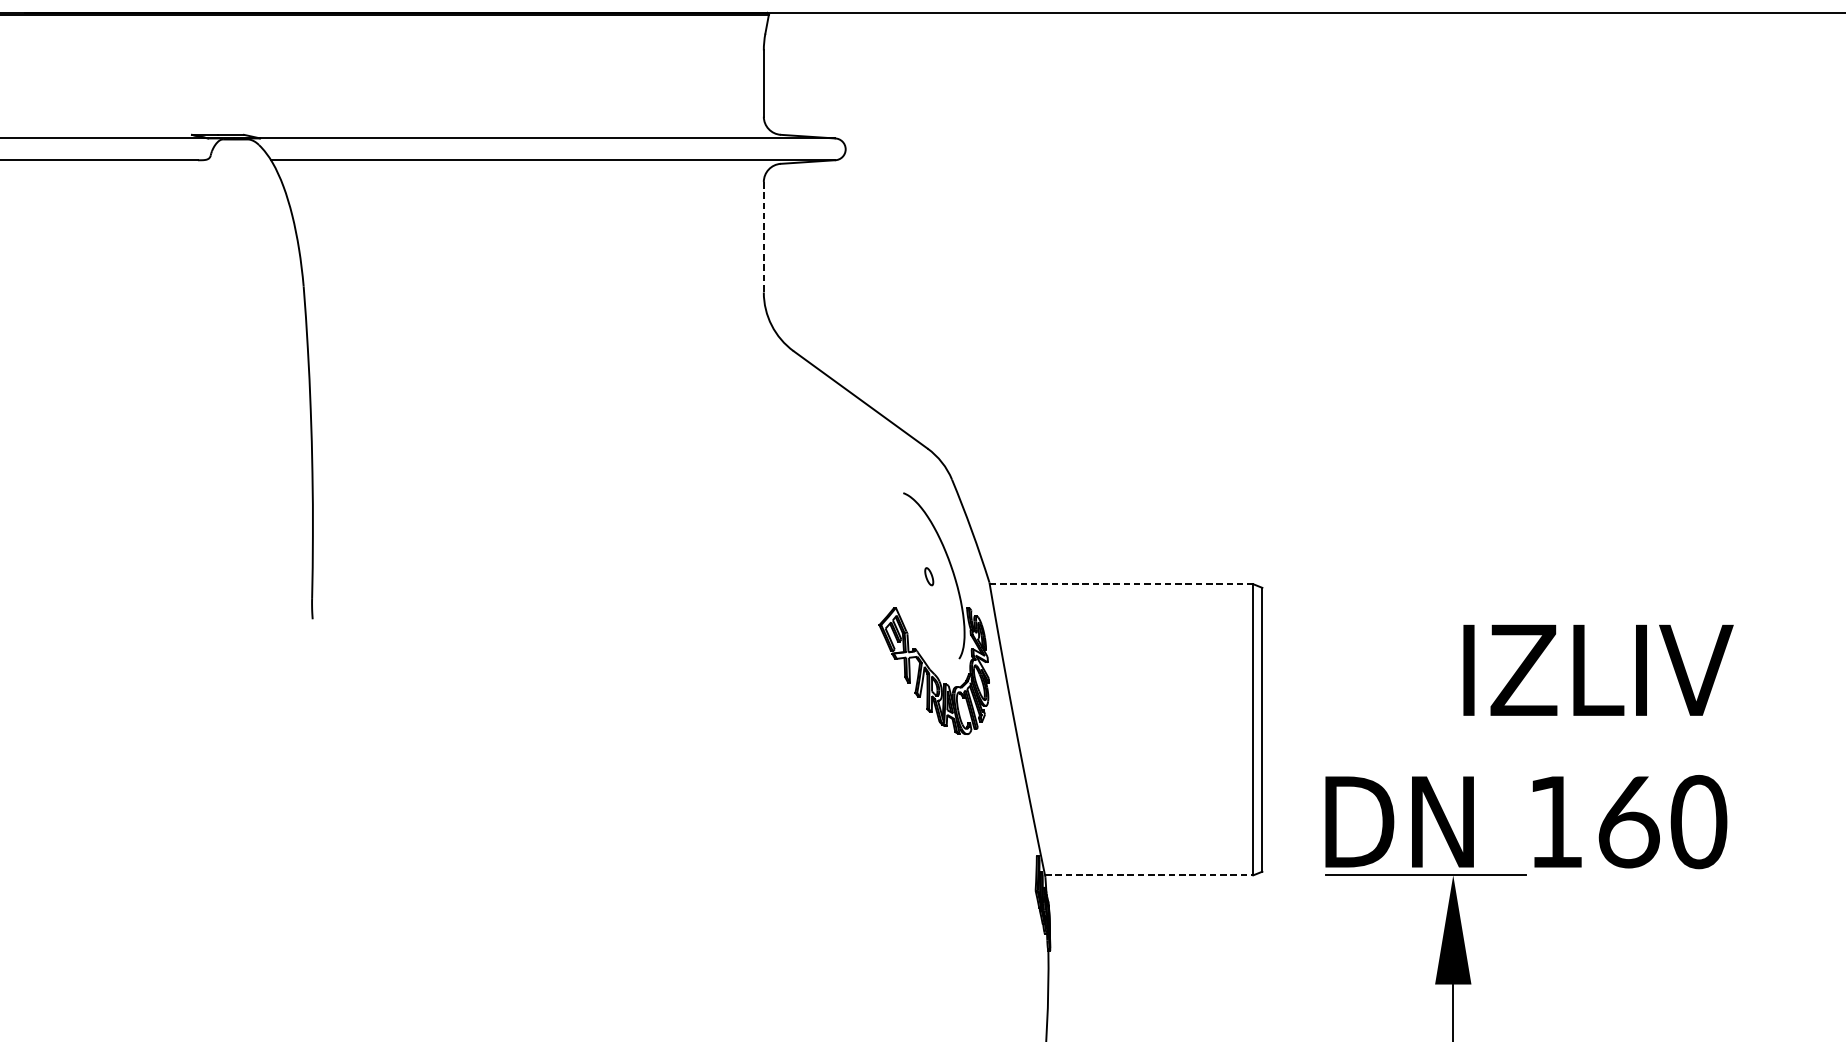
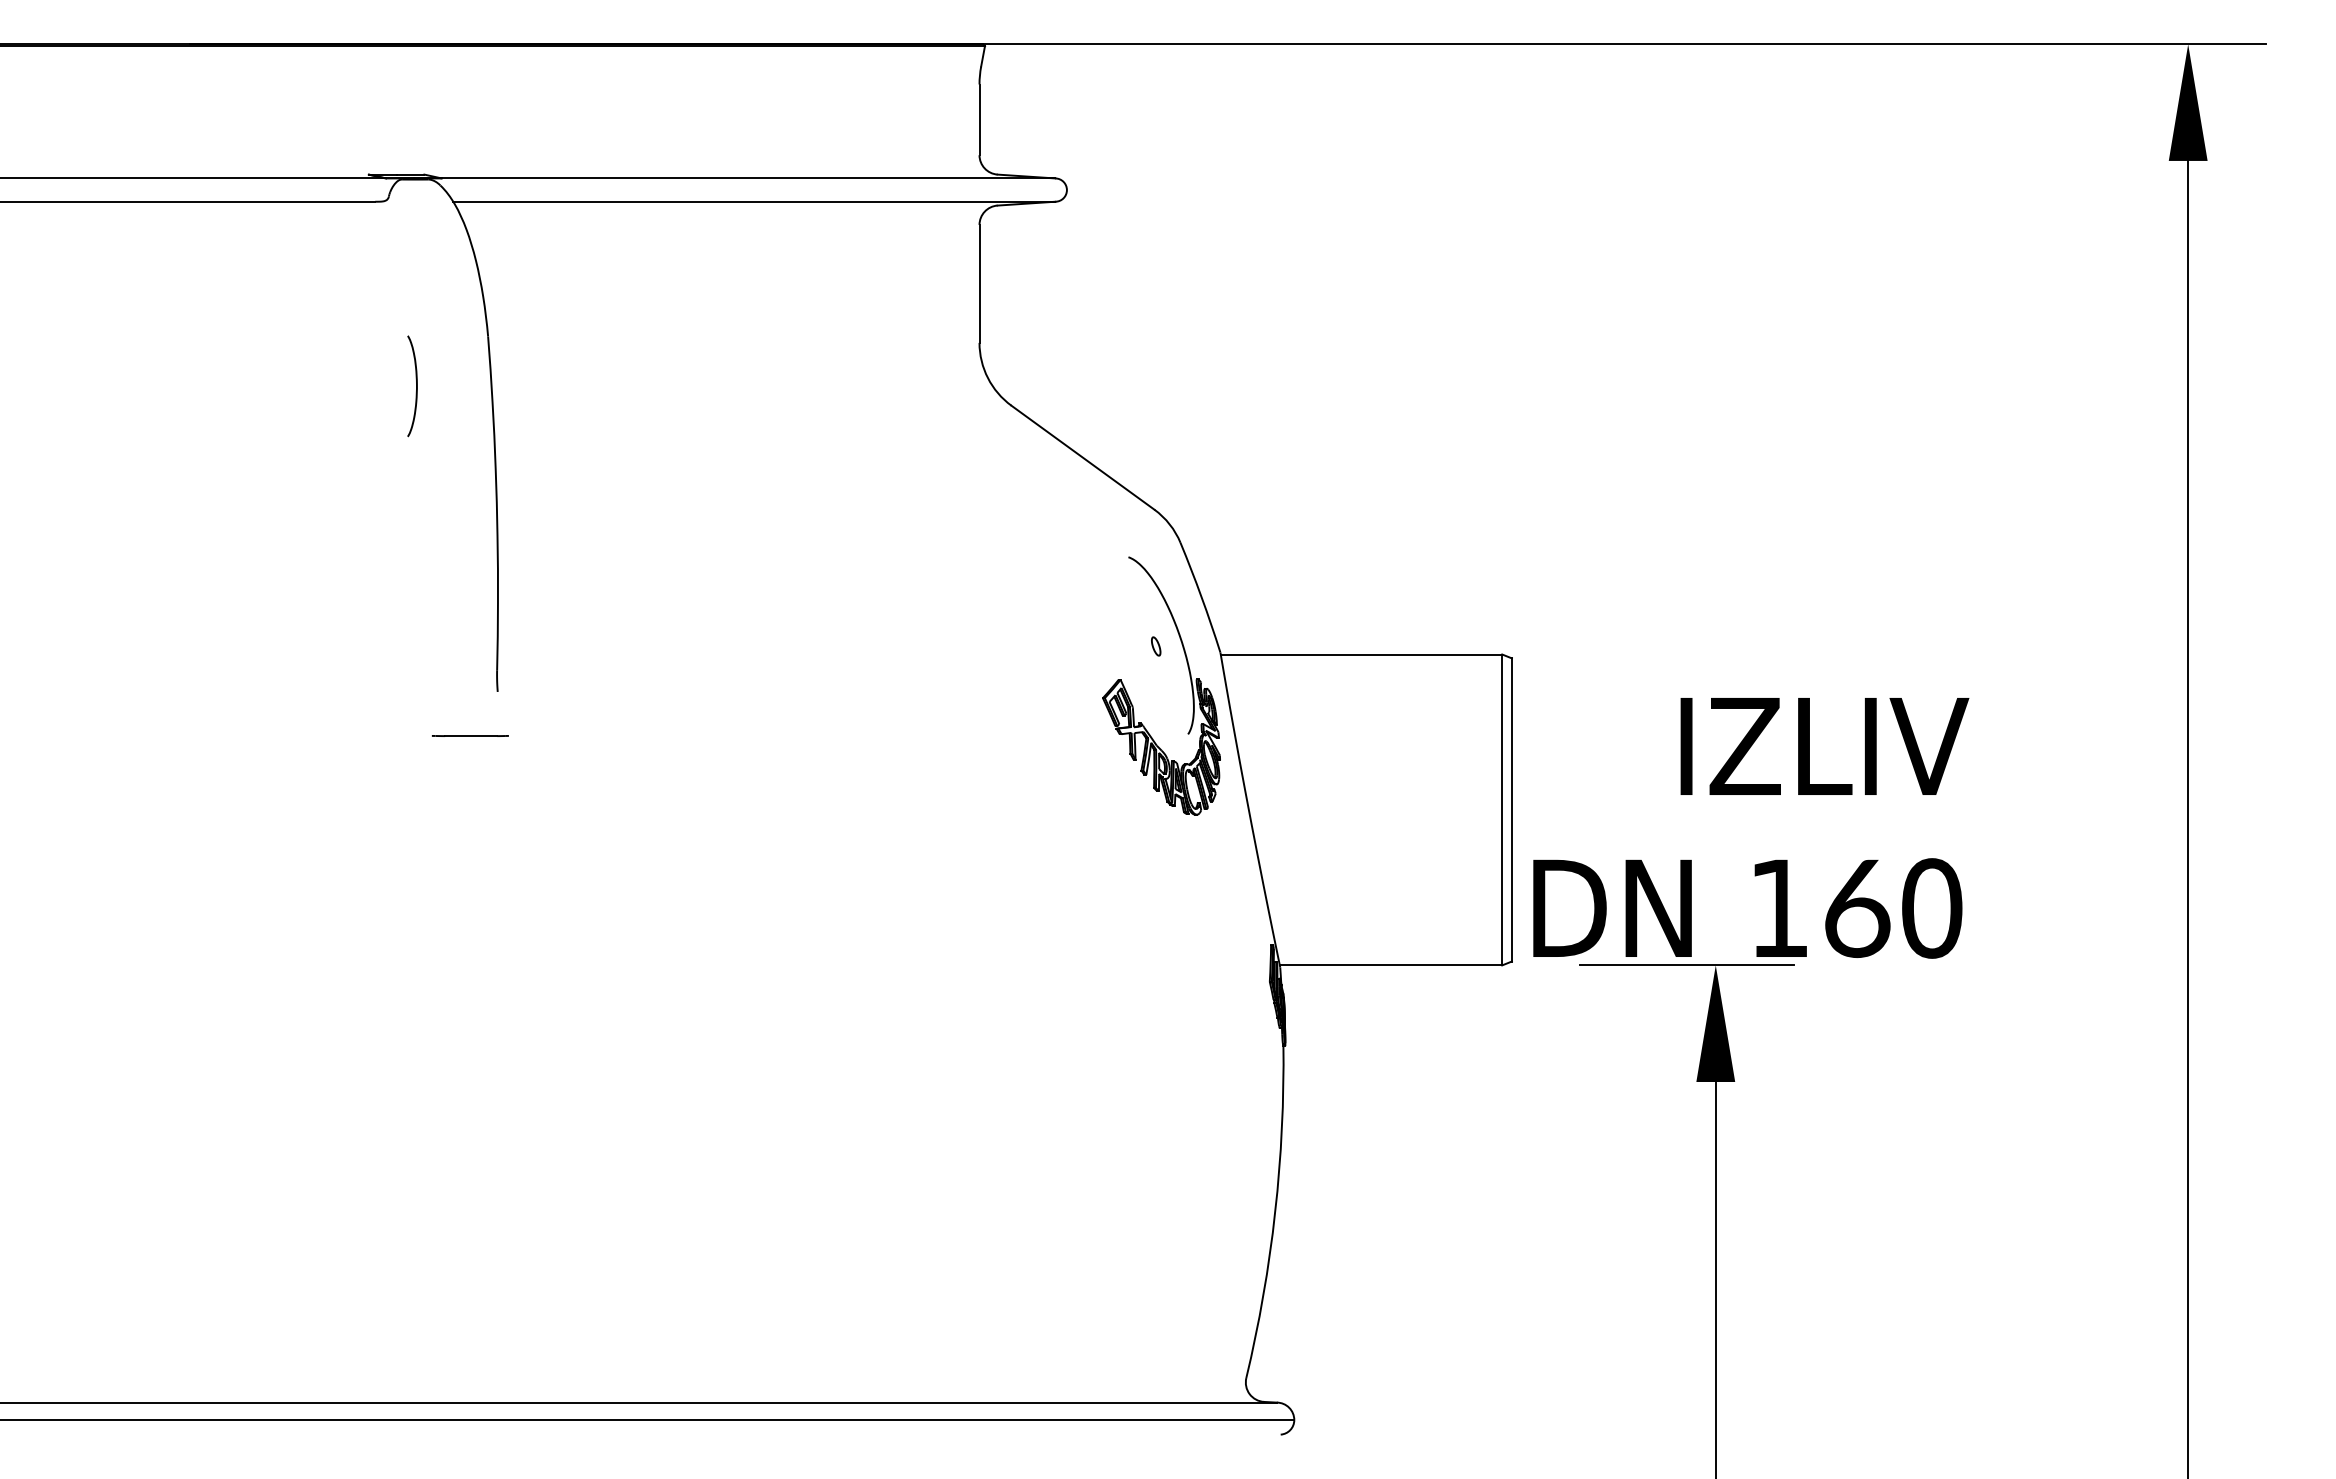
line: (763, 236) -> (979, 283), dashed -> solid
curve: (236, 333) -> (416, 386), added
line: (1121, 584) -> (1361, 654), dashed -> solid
line: (287, 660) -> (470, 735), added
text: (1529, 747) -> (1751, 828), moved
line: (1149, 875) -> (1391, 965), dashed -> solid

